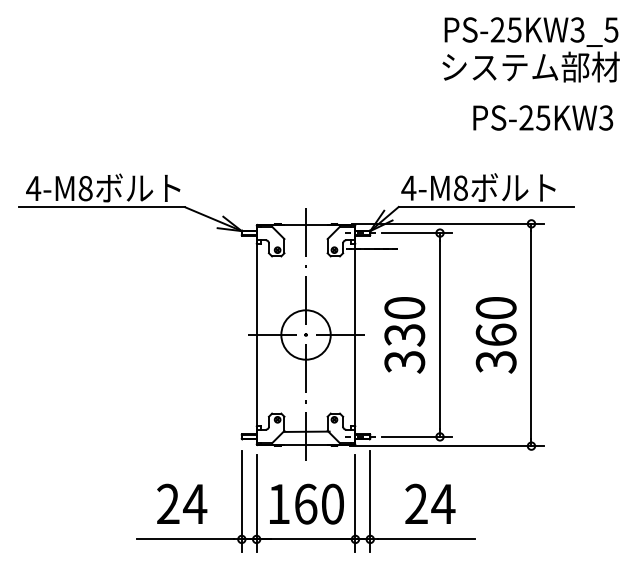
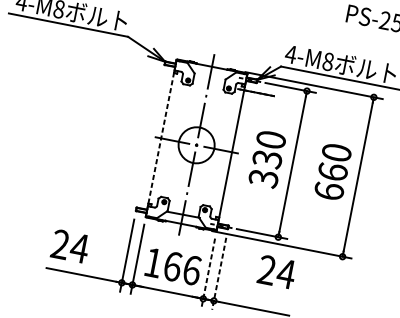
line: (256, 335) -> (161, 138), solid -> dashed
text: (495, 361) -> (328, 190), 360 -> 660
line: (370, 502) -> (219, 274), solid -> dashed
text: (182, 503) -> (70, 246), moved
text: (333, 503) -> (192, 269), 160 -> 166
text: (430, 503) -> (277, 271), moved
line: (355, 504) -> (208, 273), solid -> dashed

